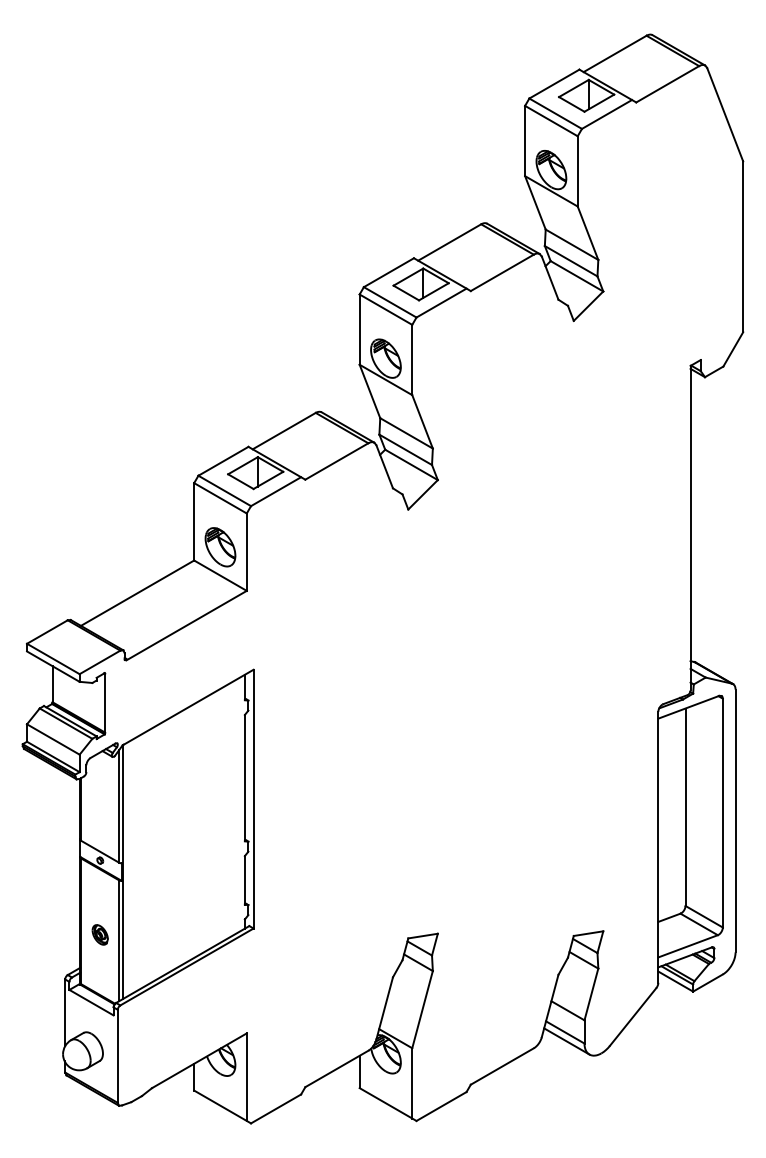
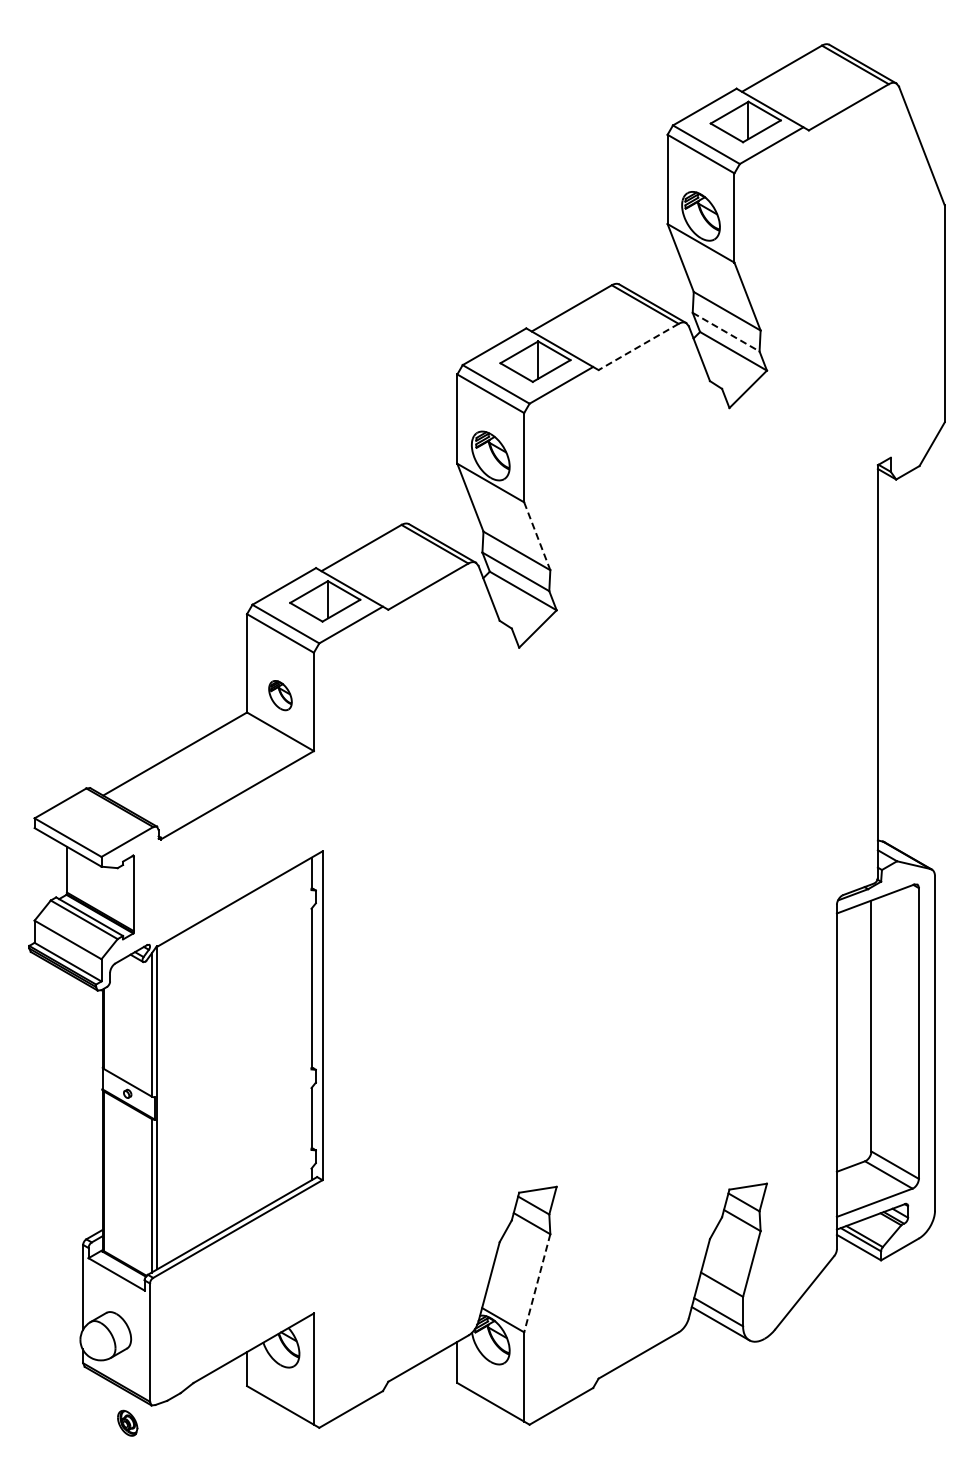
line: (571, 261) -> (726, 332), solid -> dashed
line: (502, 273) -> (638, 347), solid -> dashed
line: (422, 422) -> (537, 536), solid -> dashed
part: (220, 547) -> (280, 695), size x0.6
part: (100, 934) -> (127, 1422), moved
line: (422, 1009) -> (537, 1283), solid -> dashed

